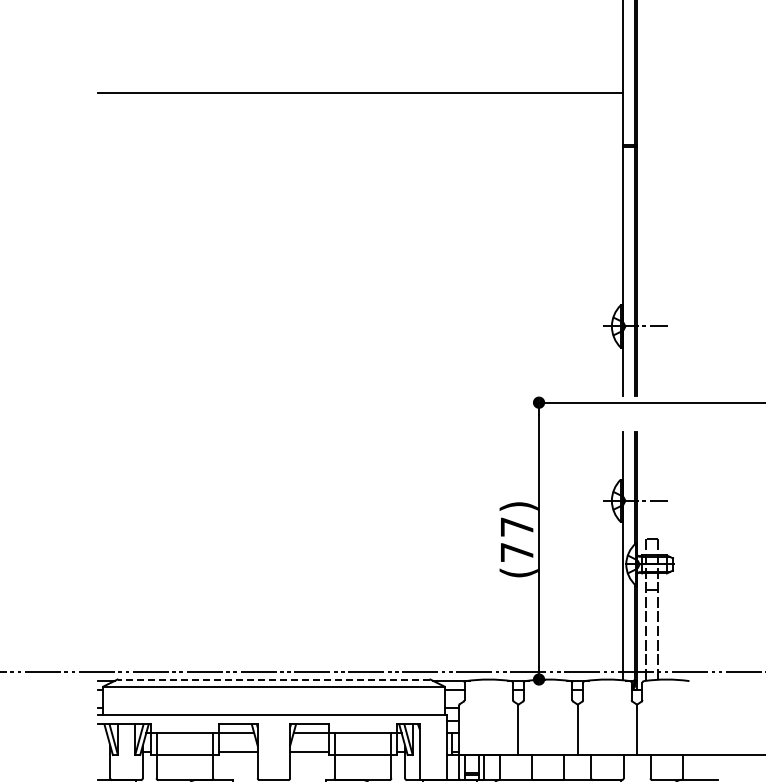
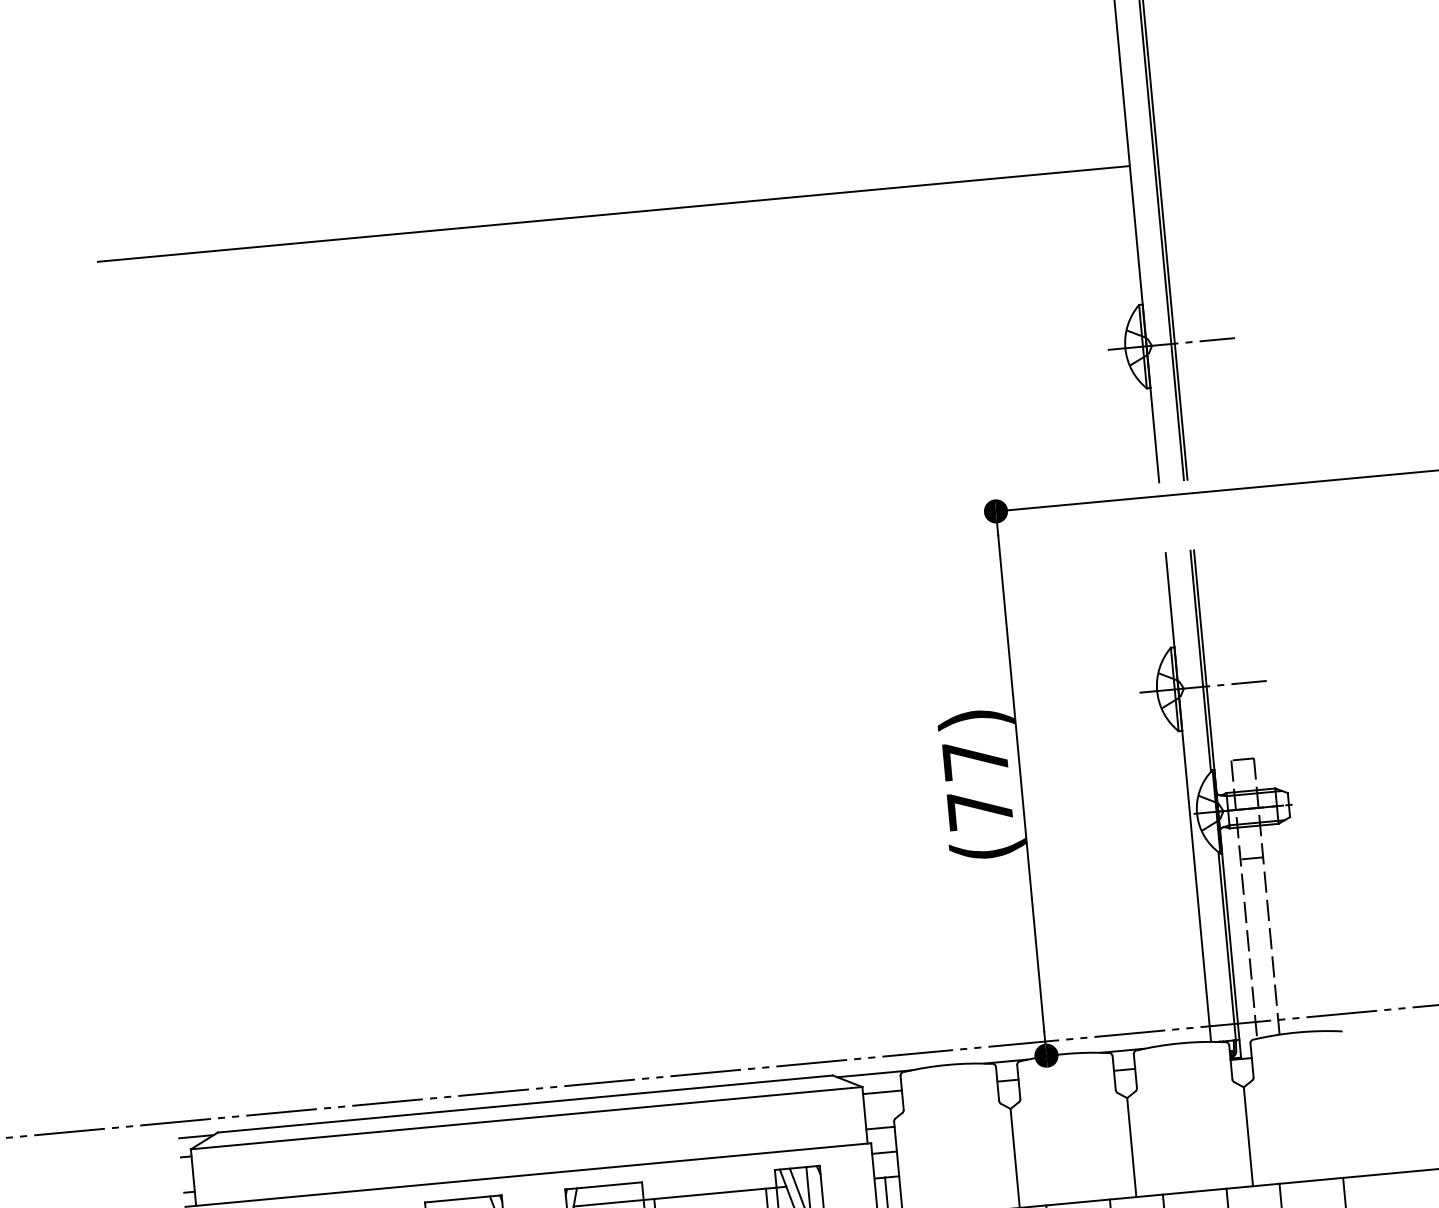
line: (359, 234) -> (612, 213), added
line: (273, 679) -> (524, 1104), dashed -> solid

